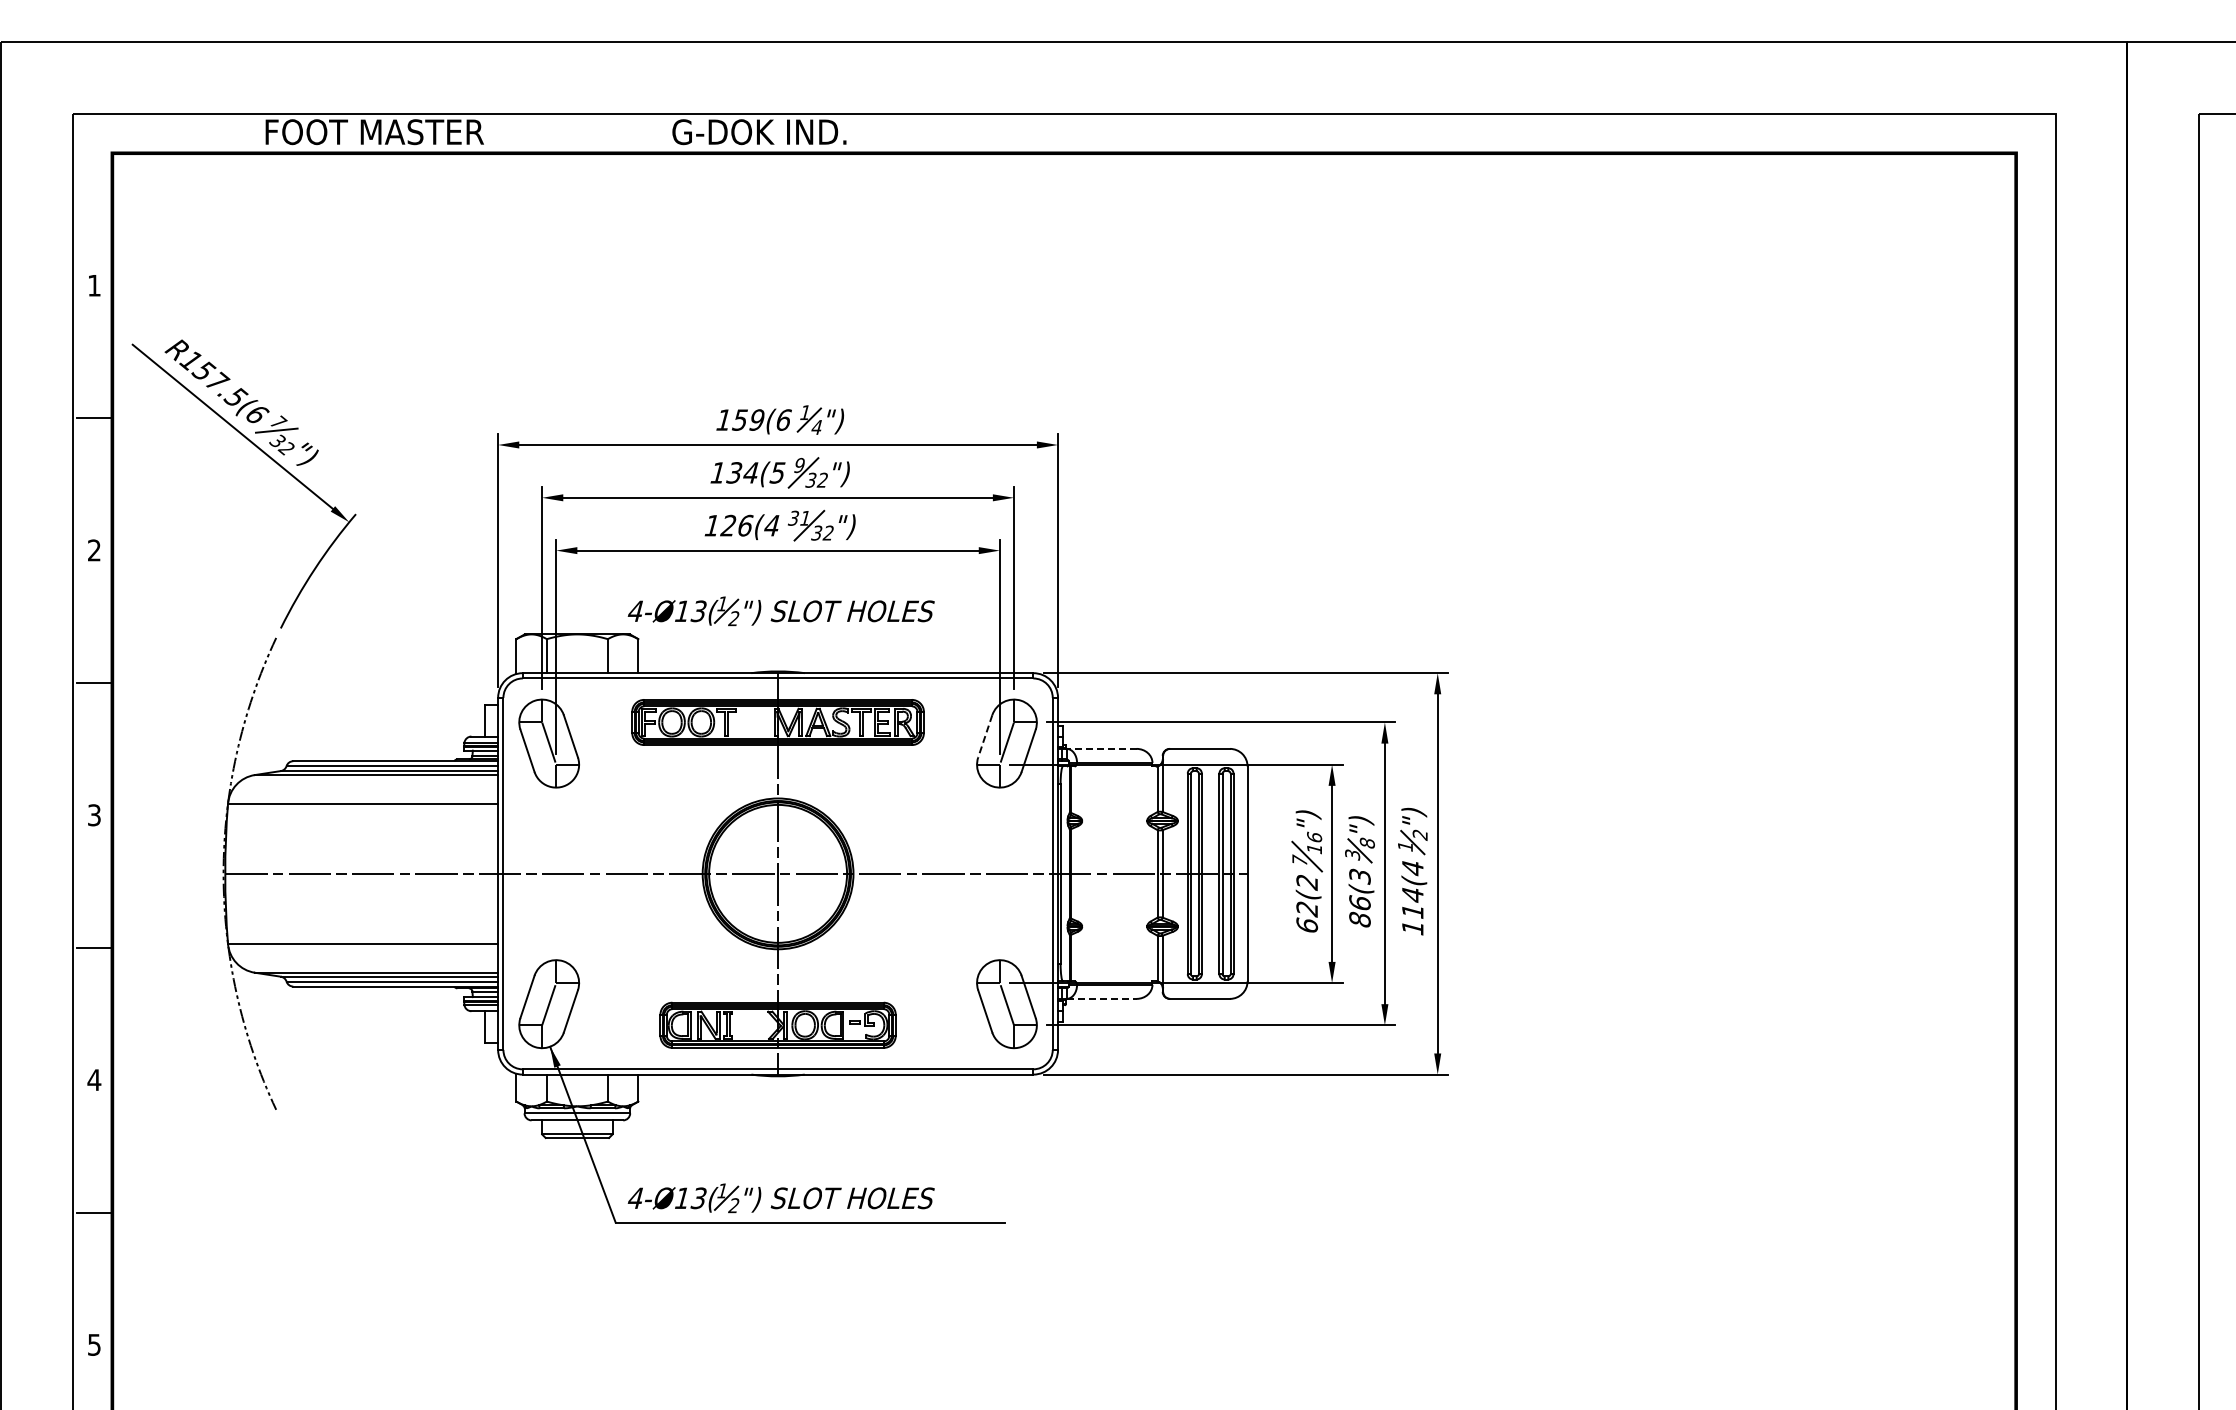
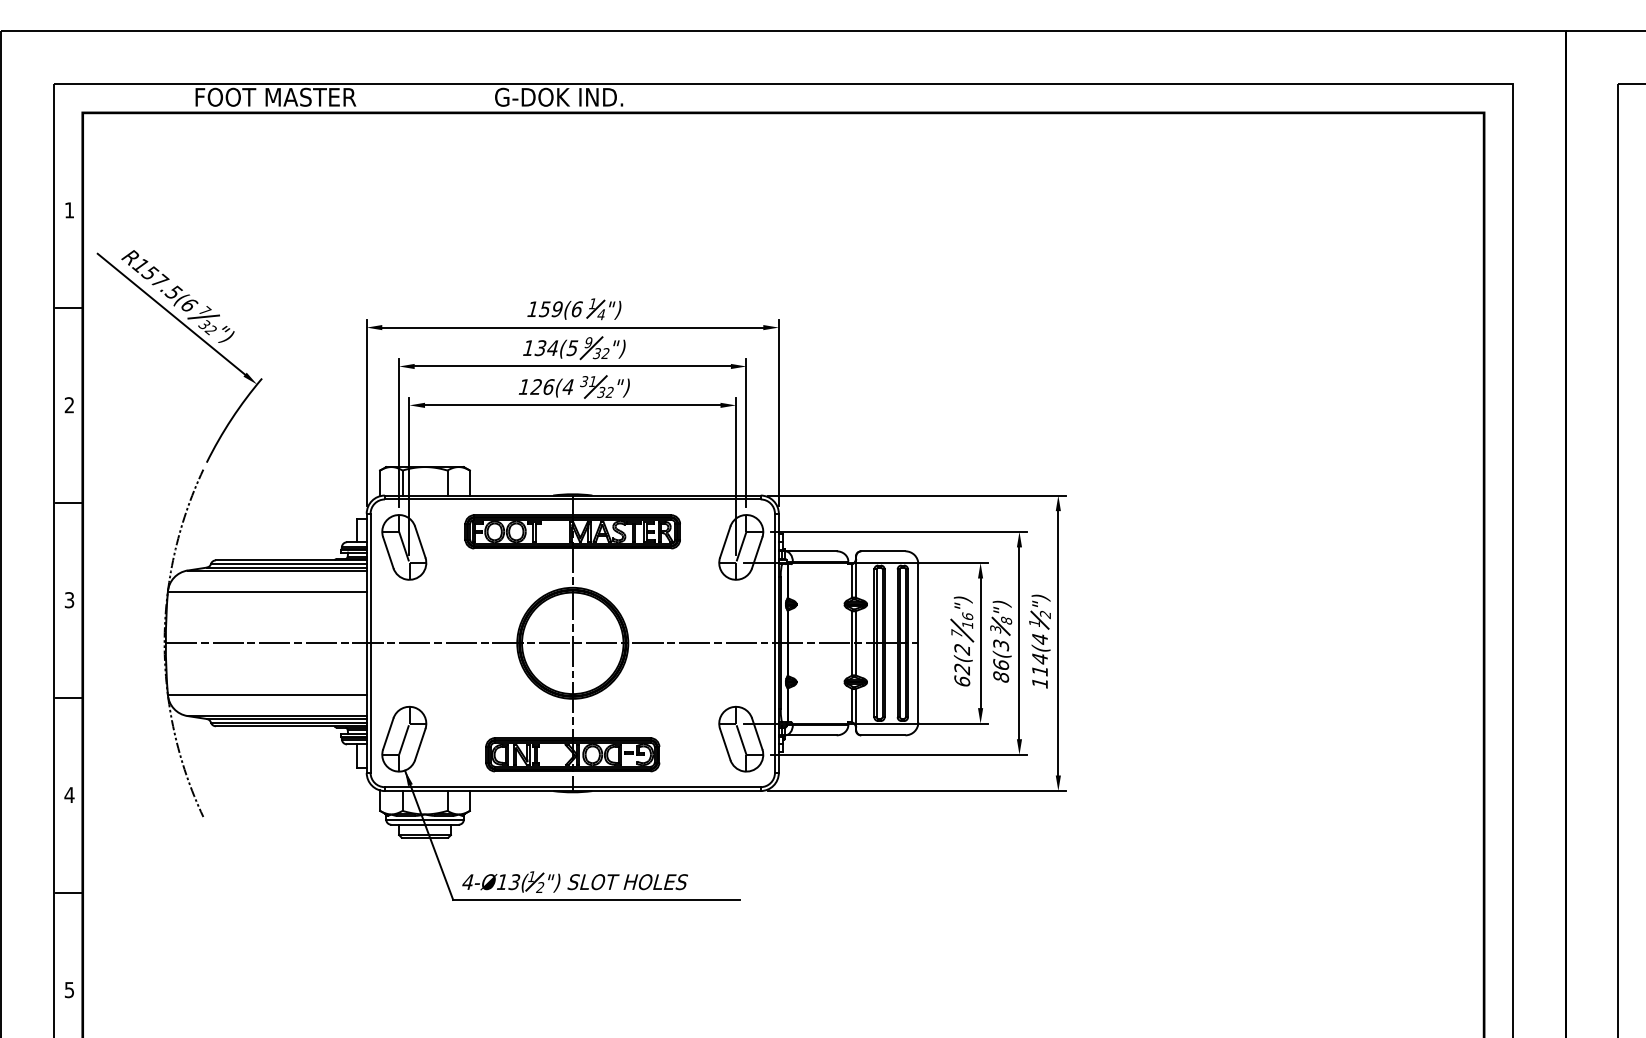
part: (780, 611) -> (574, 450), removed
line: (985, 736) -> (725, 542), dashed -> solid
line: (1101, 748) -> (810, 551), dashed -> solid
line: (1101, 998) -> (810, 735), dashed -> solid

